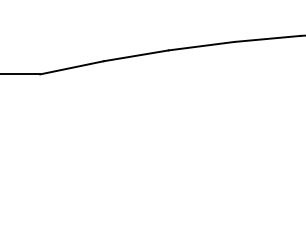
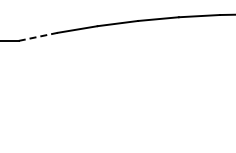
line: (72, 67) -> (38, 36), solid -> dashed

